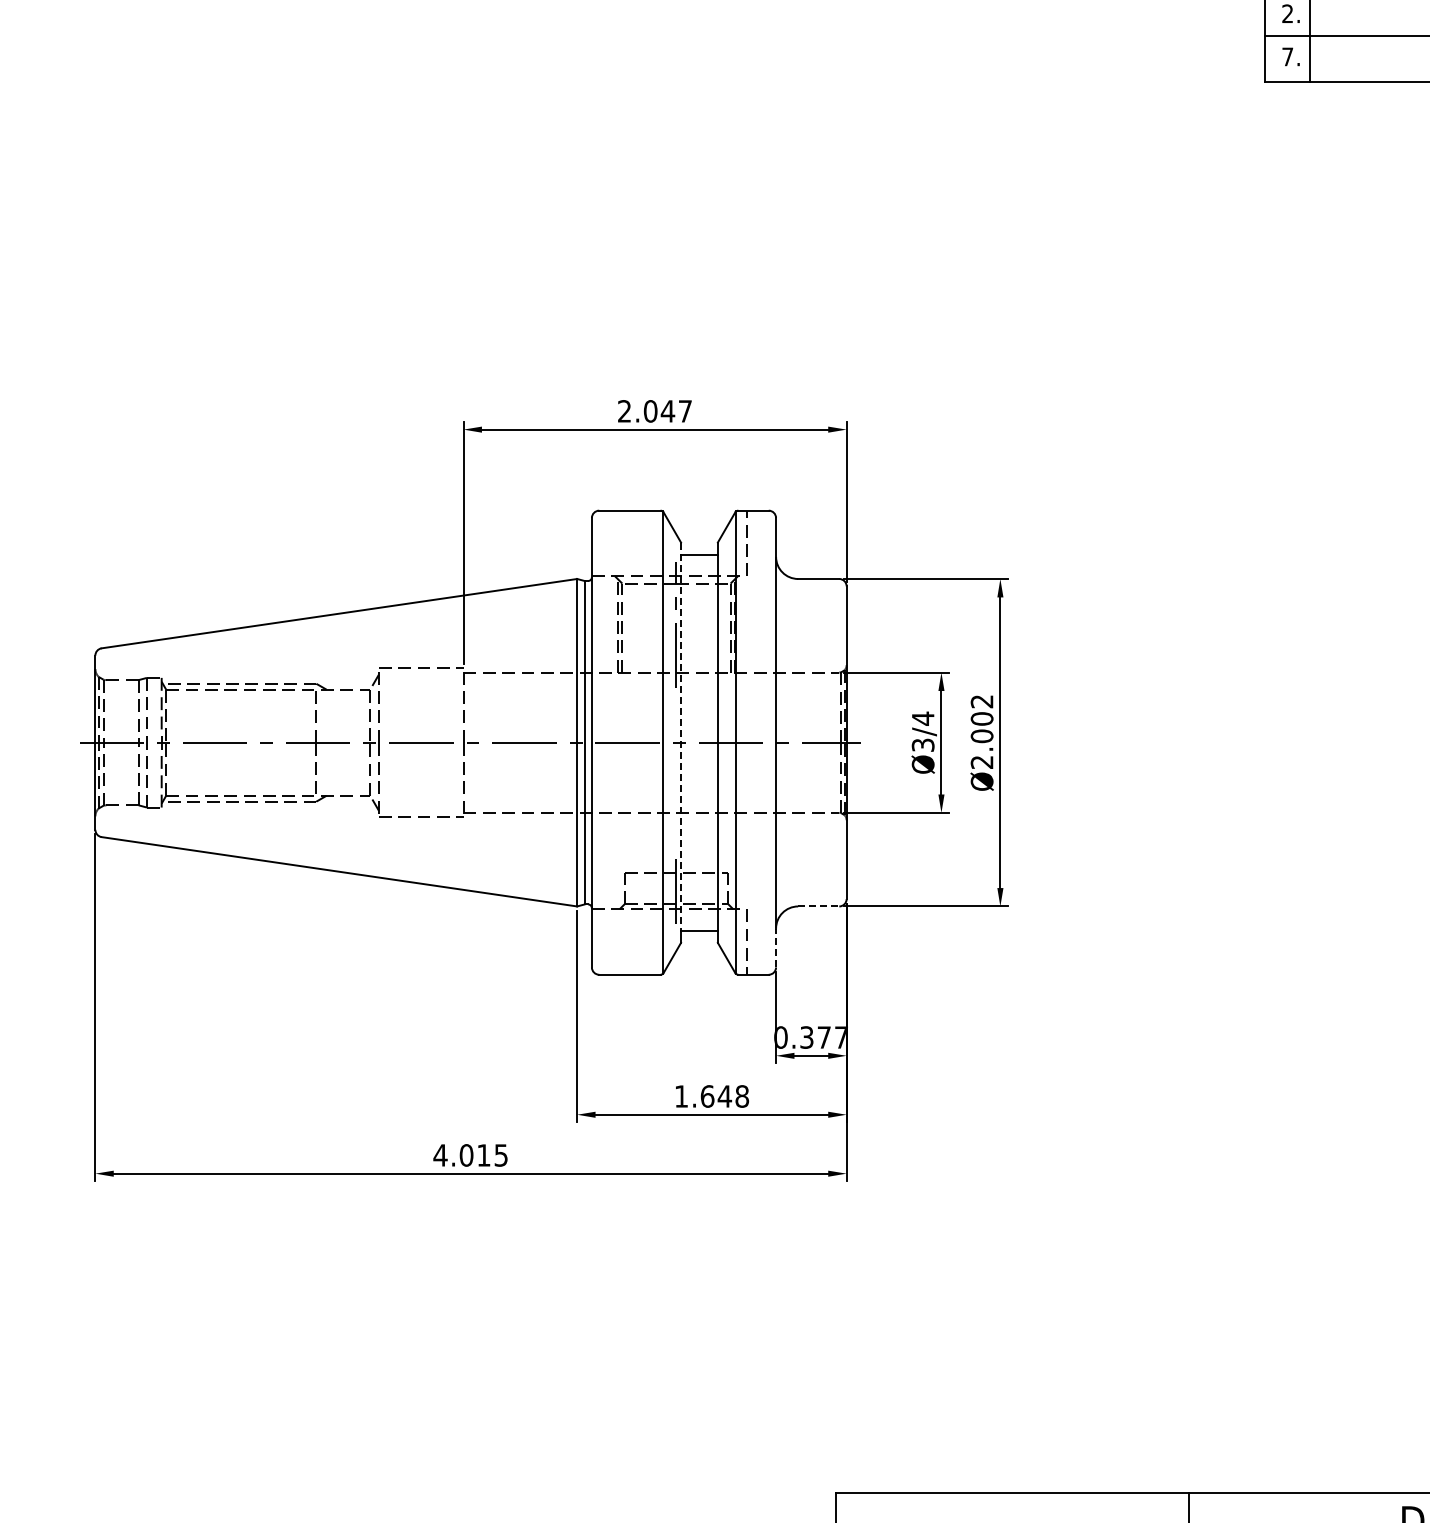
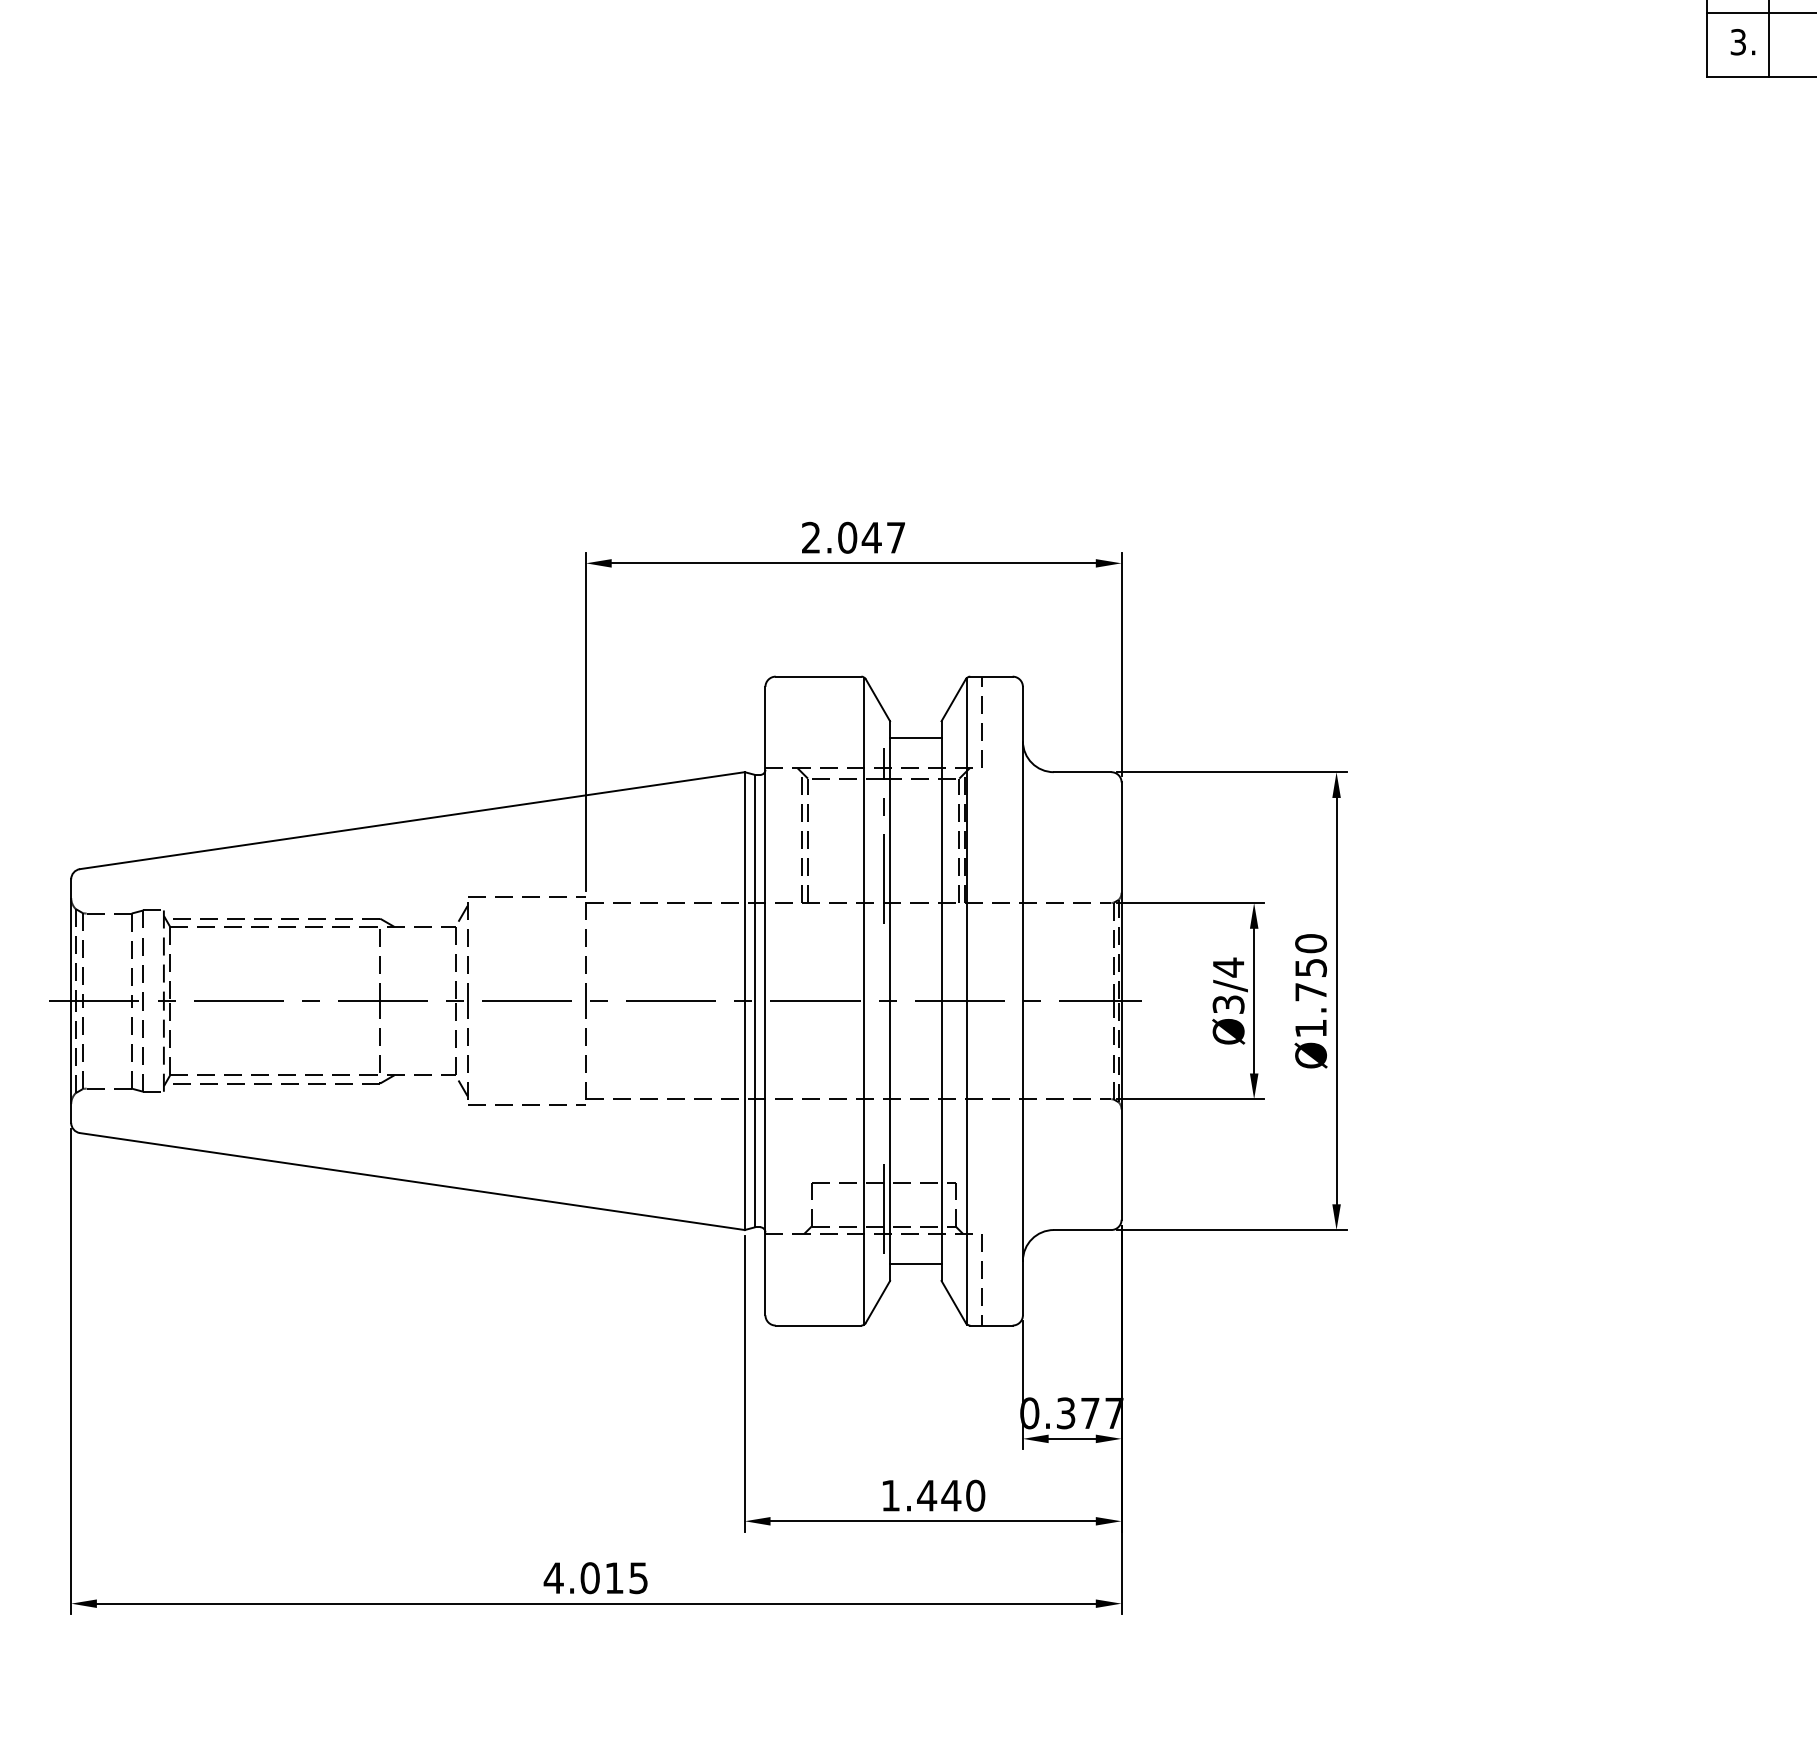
text: (1287, 56) -> (1738, 41), 7. -> 3.
text: (981, 731) -> (1310, 985), Ø2.002 -> Ø1.750
line: (681, 737) -> (890, 993), dashed -> solid
line: (818, 906) -> (1082, 1230), dashed -> solid
line: (776, 947) -> (1023, 1287), dashed -> solid
text: (724, 1096) -> (950, 1495), 1.648 -> 1.440

